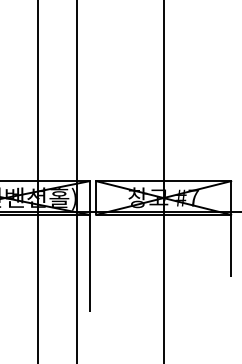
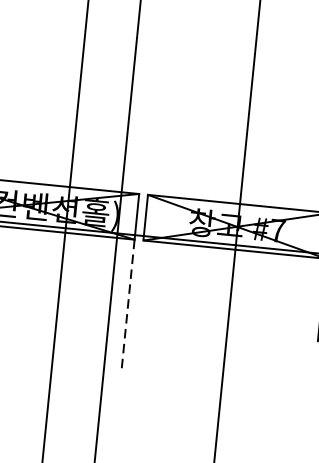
line: (89, 263) -> (127, 305), solid -> dashed

